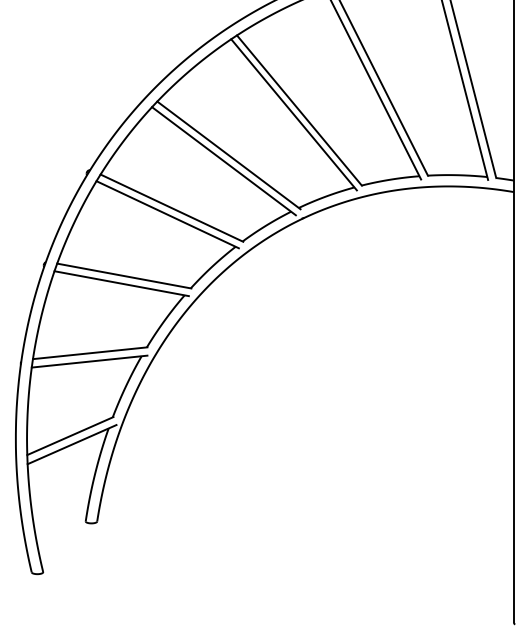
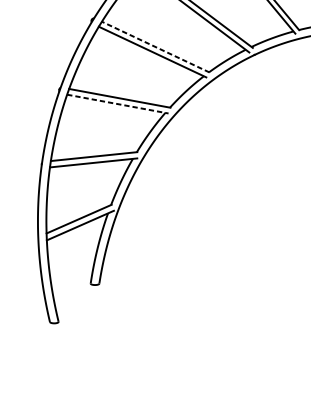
line: (171, 208) -> (155, 47), solid -> dashed
line: (122, 283) -> (118, 103), solid -> dashed

